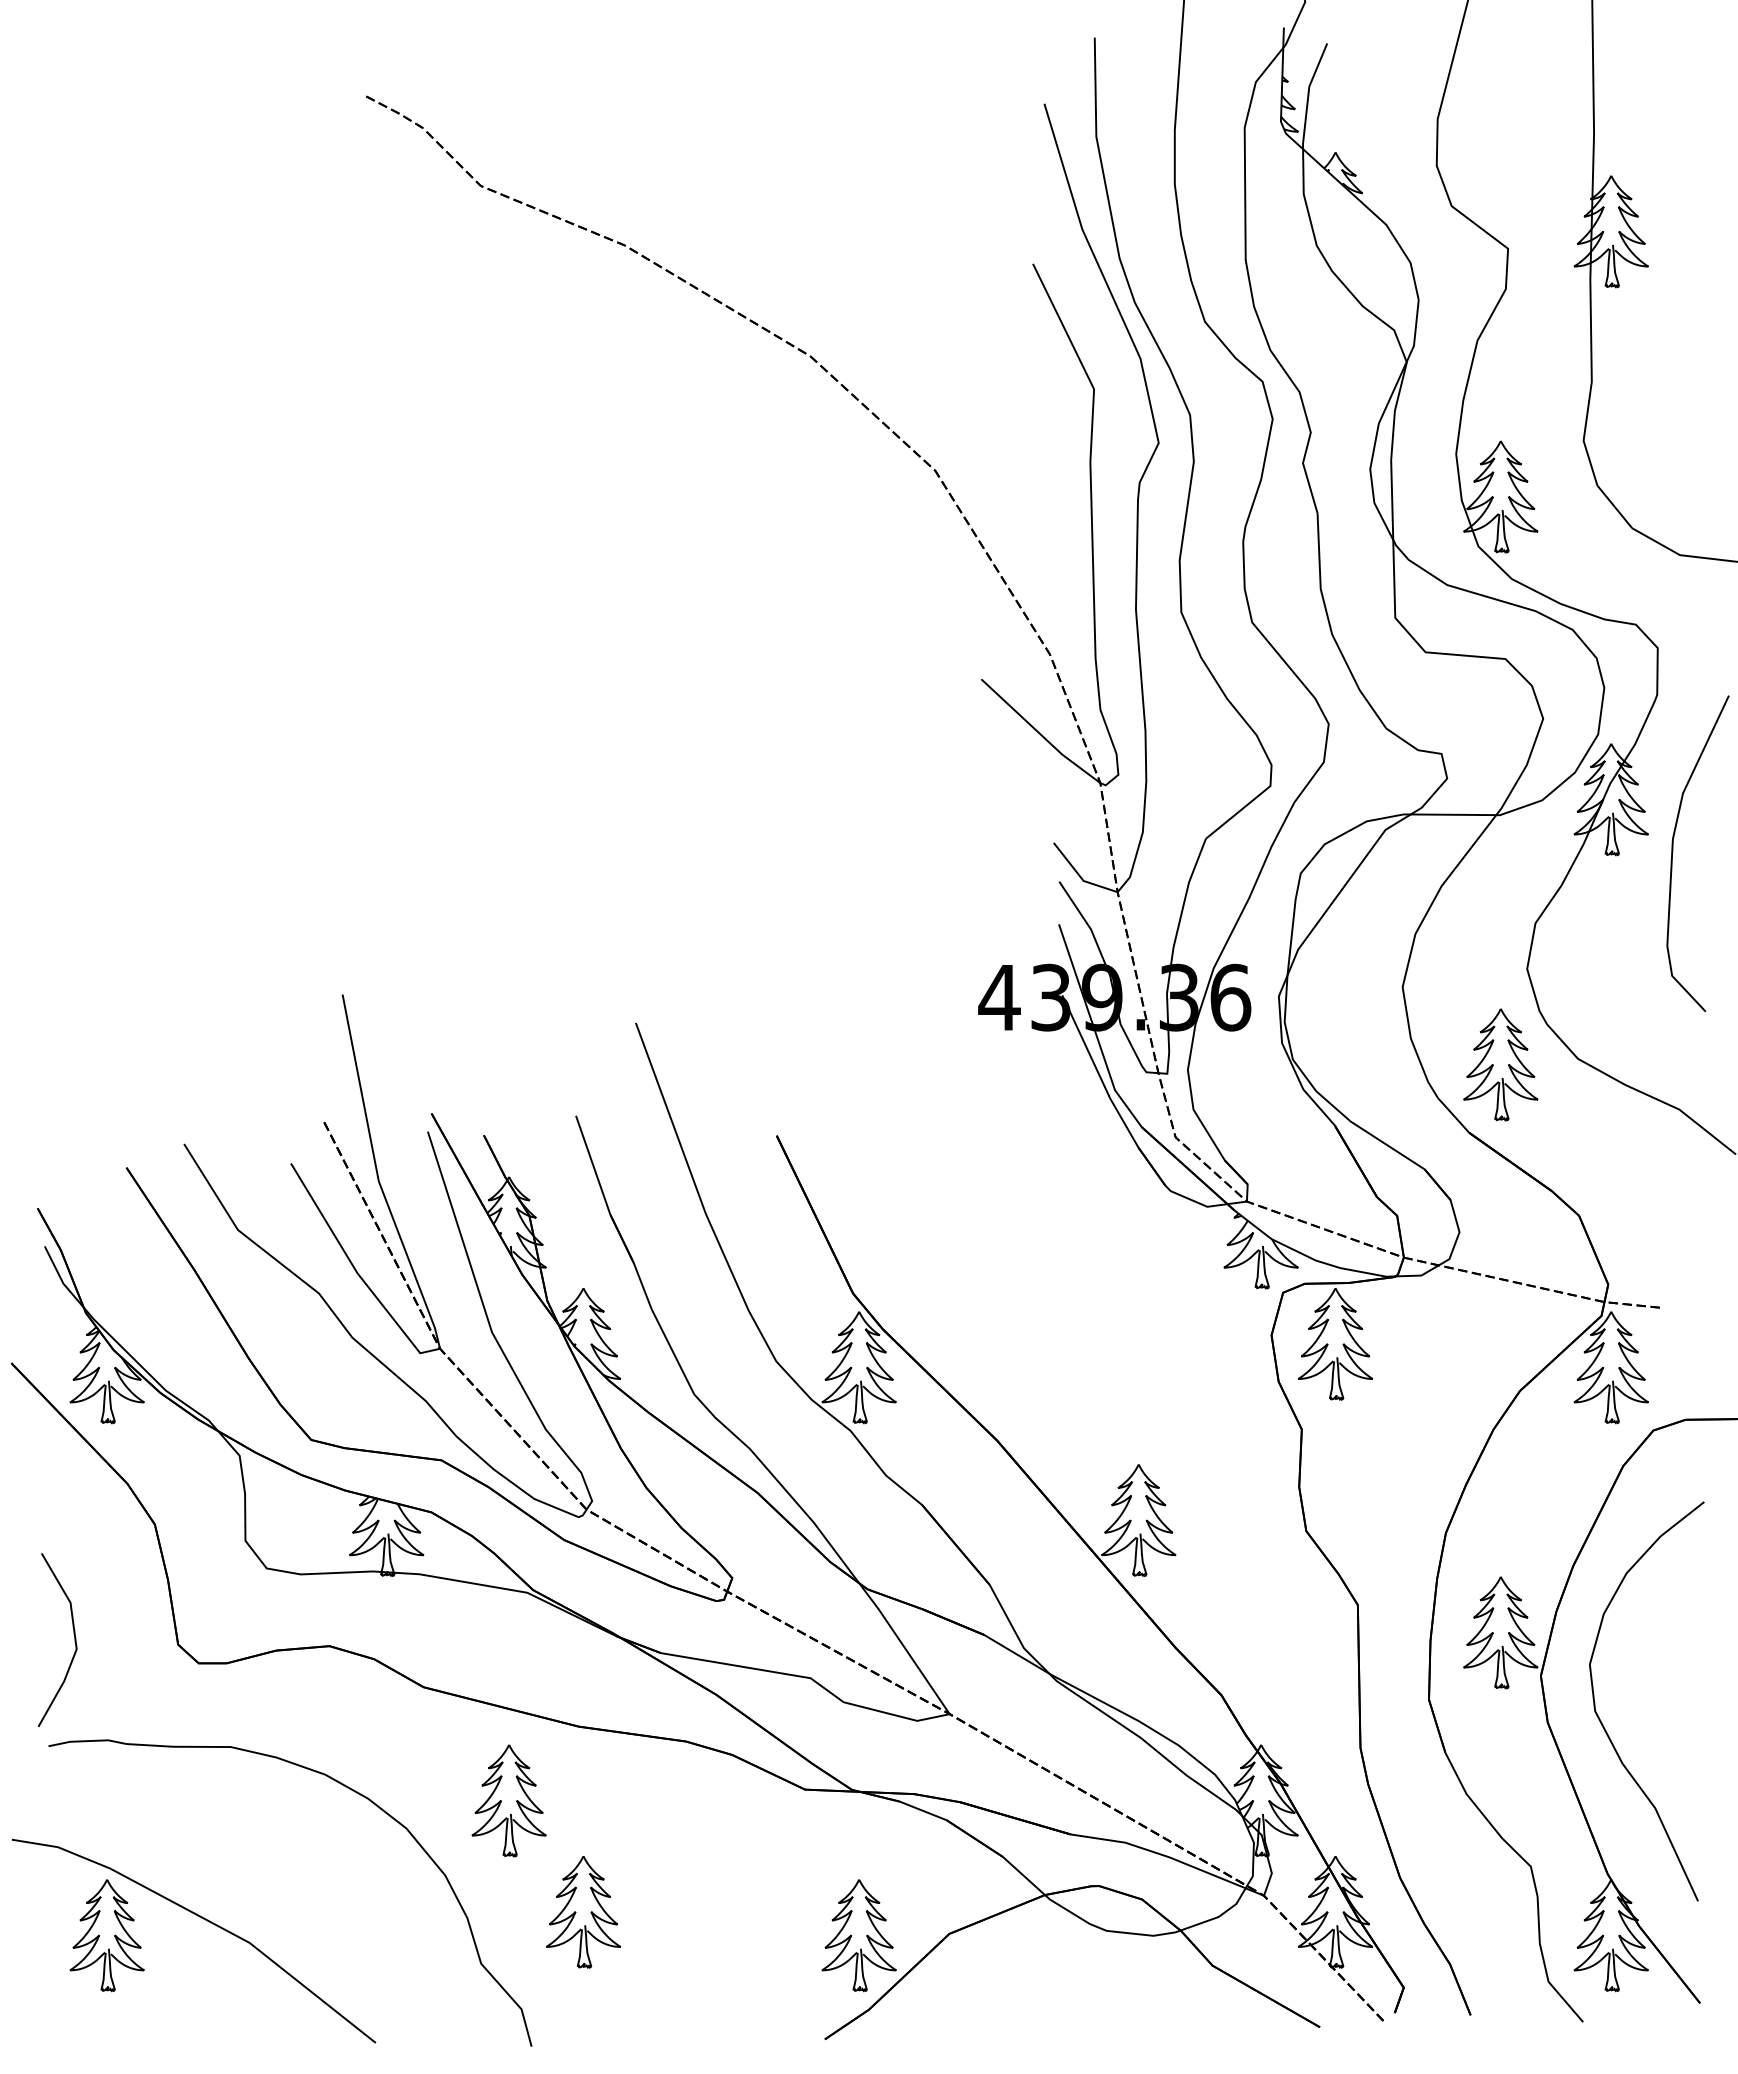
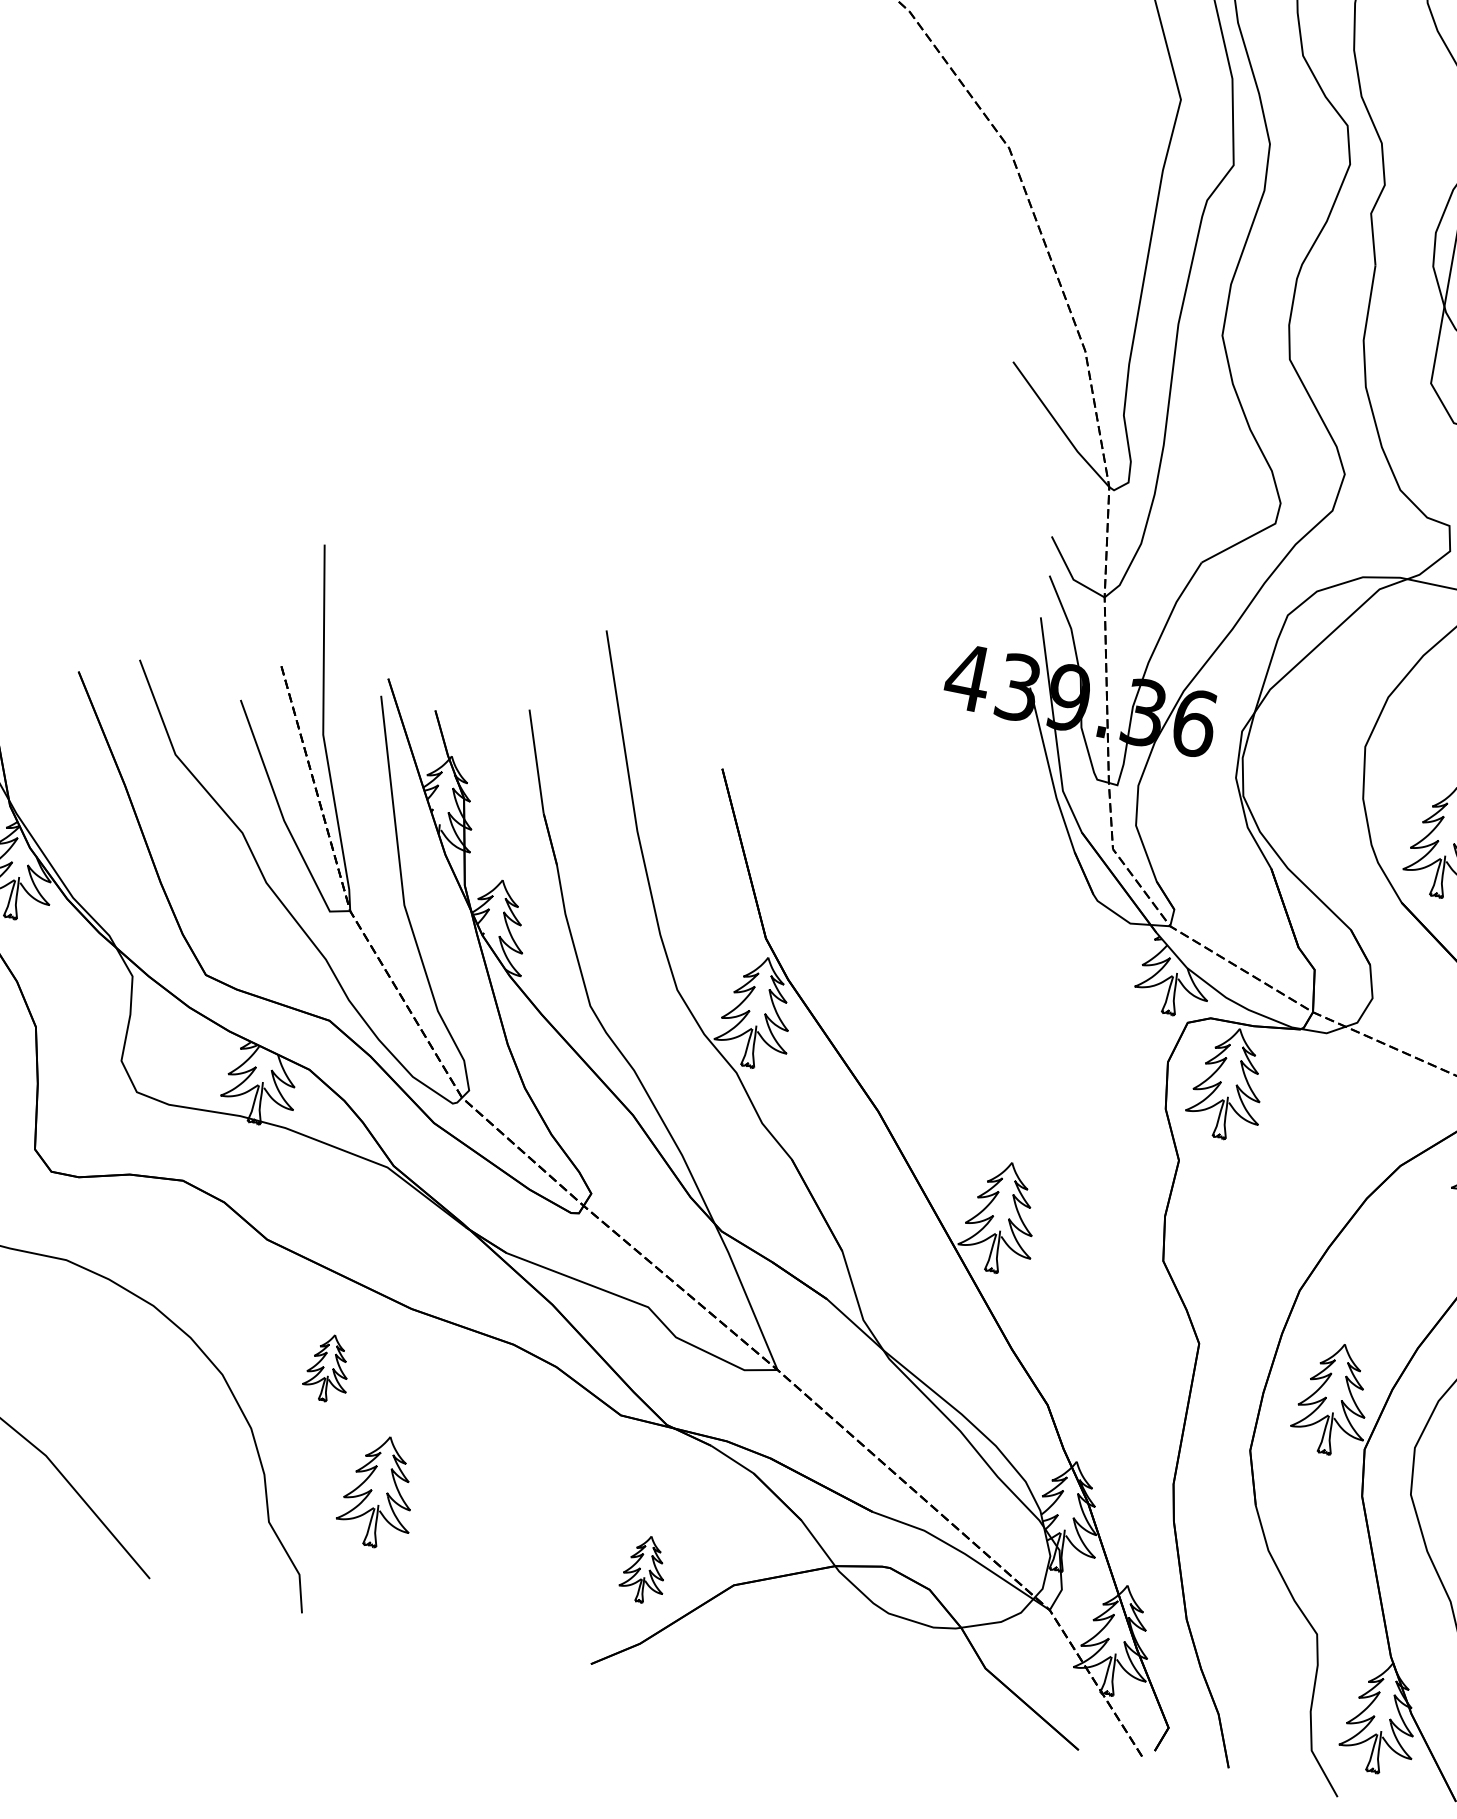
part: (508, 1800) -> (327, 1367), size x0.6
part: (858, 1935) -> (644, 1568), size x0.6

